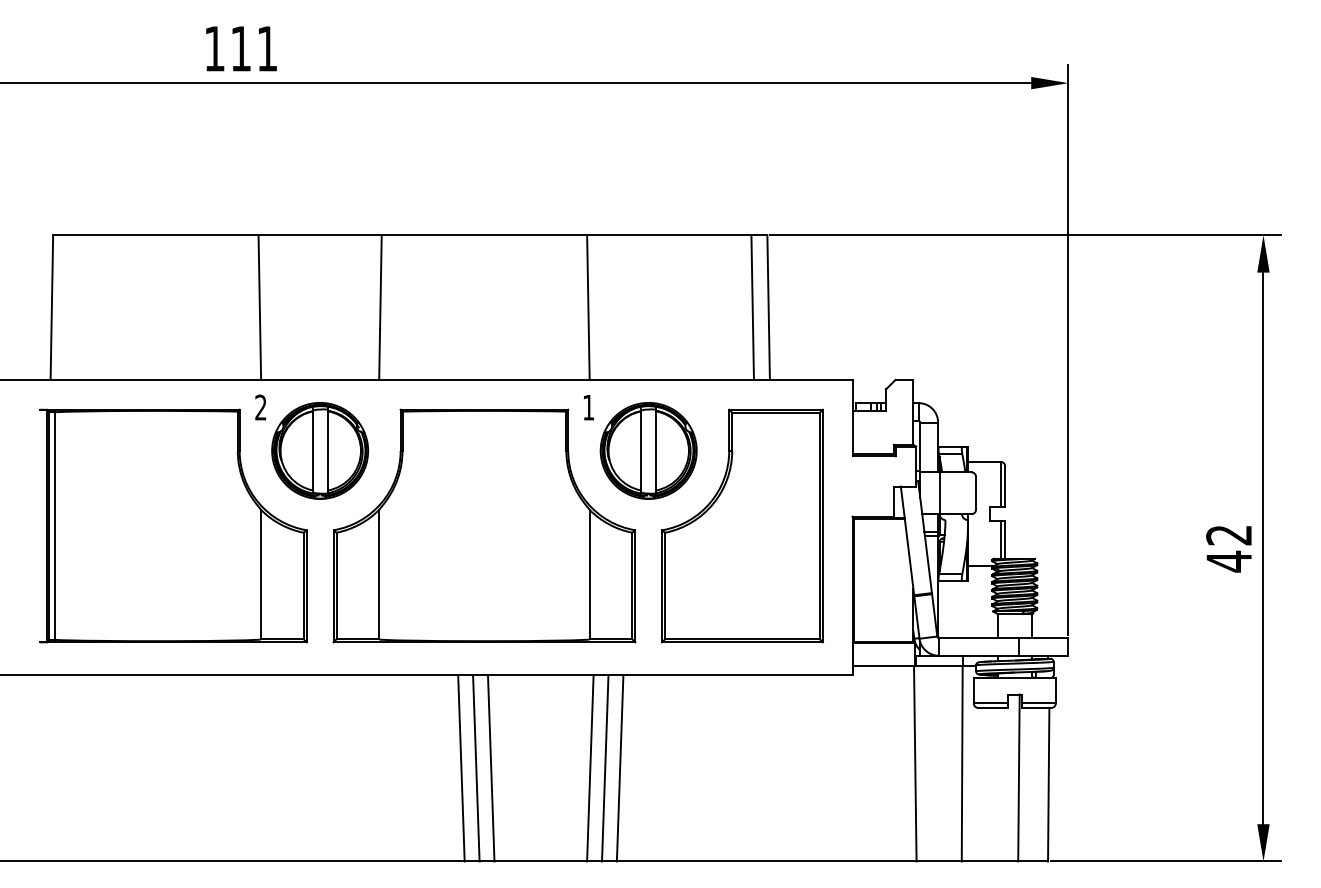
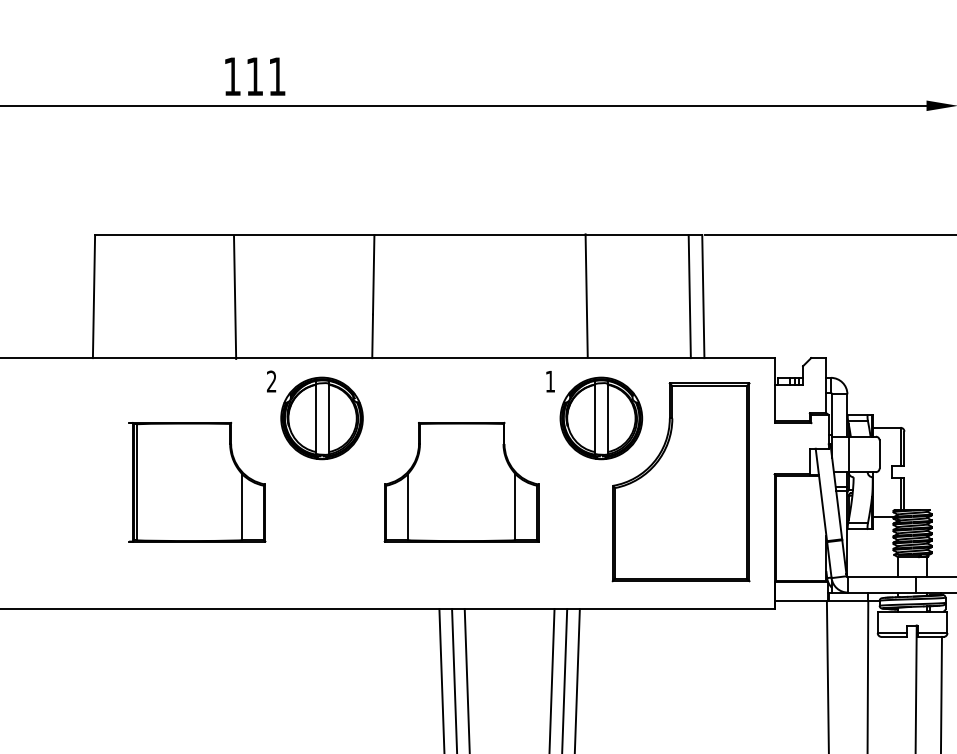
line: (259, 307) -> (234, 297), moved
line: (588, 307) -> (586, 295), moved
part: (173, 525) -> (197, 481), size x0.6
part: (484, 525) -> (461, 481), size x0.6

